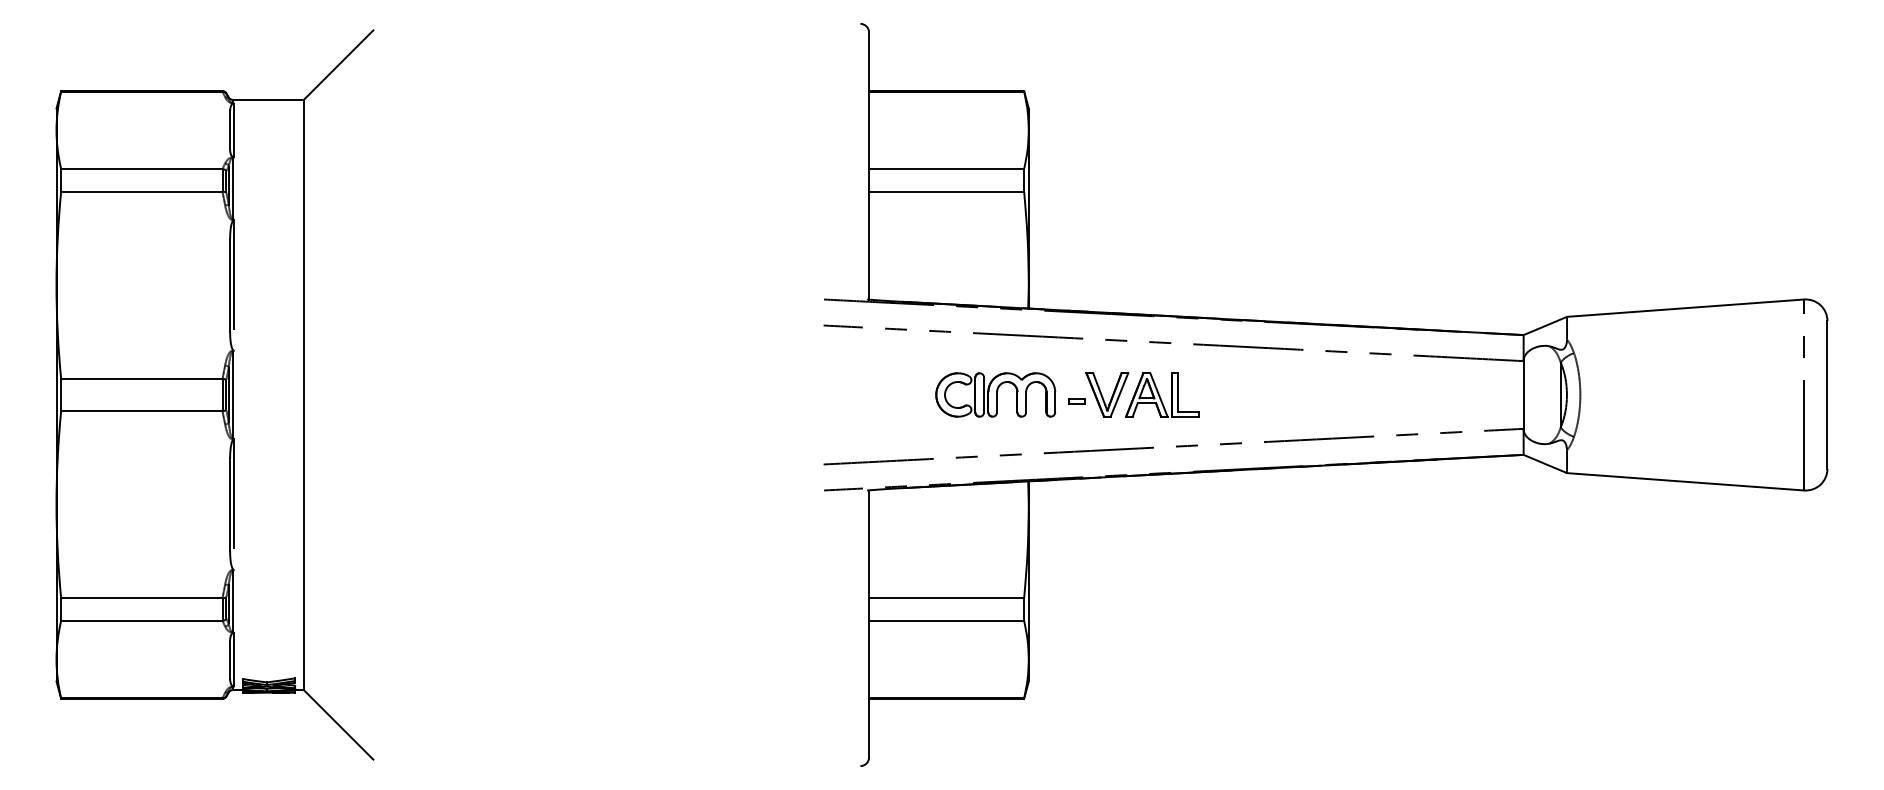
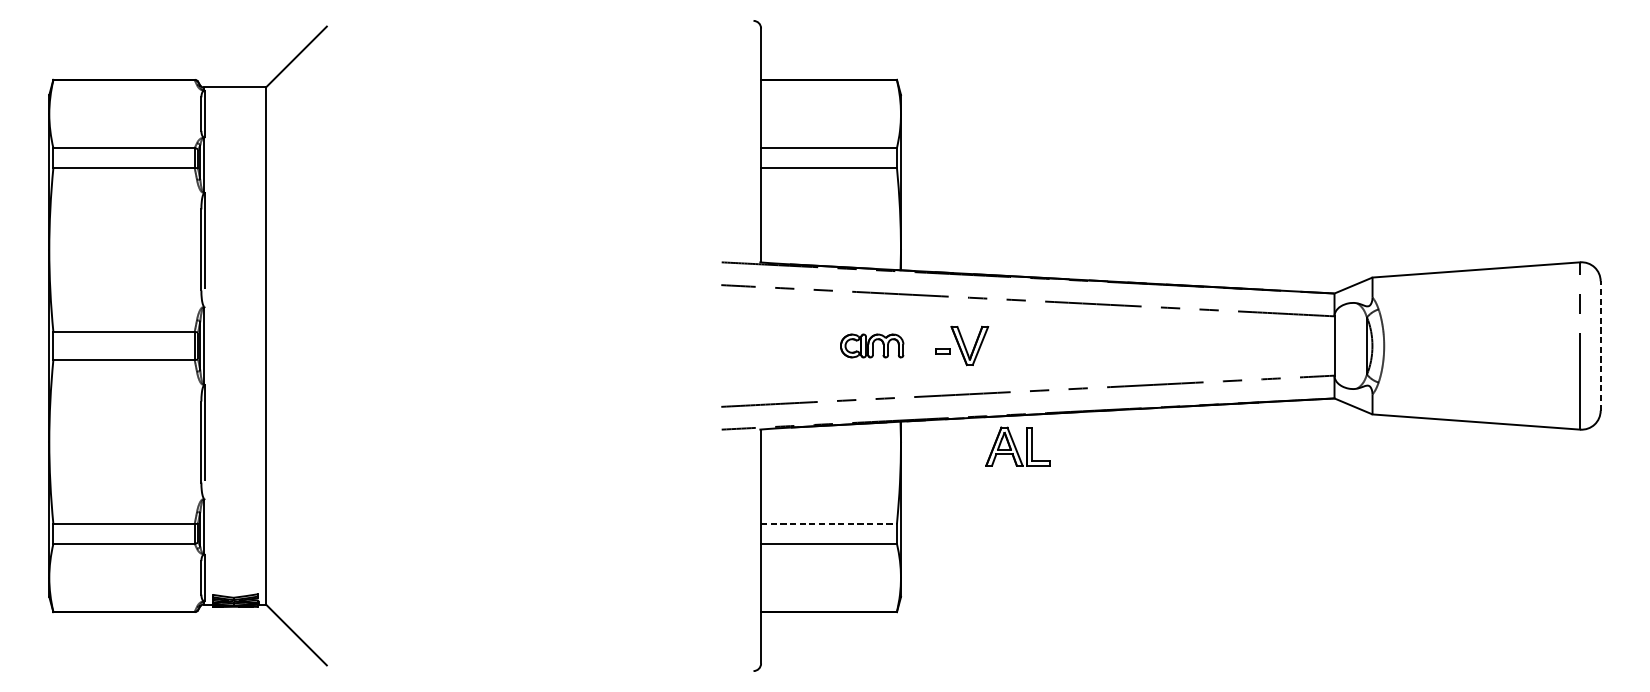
part: (995, 394) -> (871, 345), size x0.6
part: (1162, 394) -> (1018, 446), moved
line: (1827, 395) -> (1600, 346), solid -> dashed
line: (946, 598) -> (828, 524), solid -> dashed

